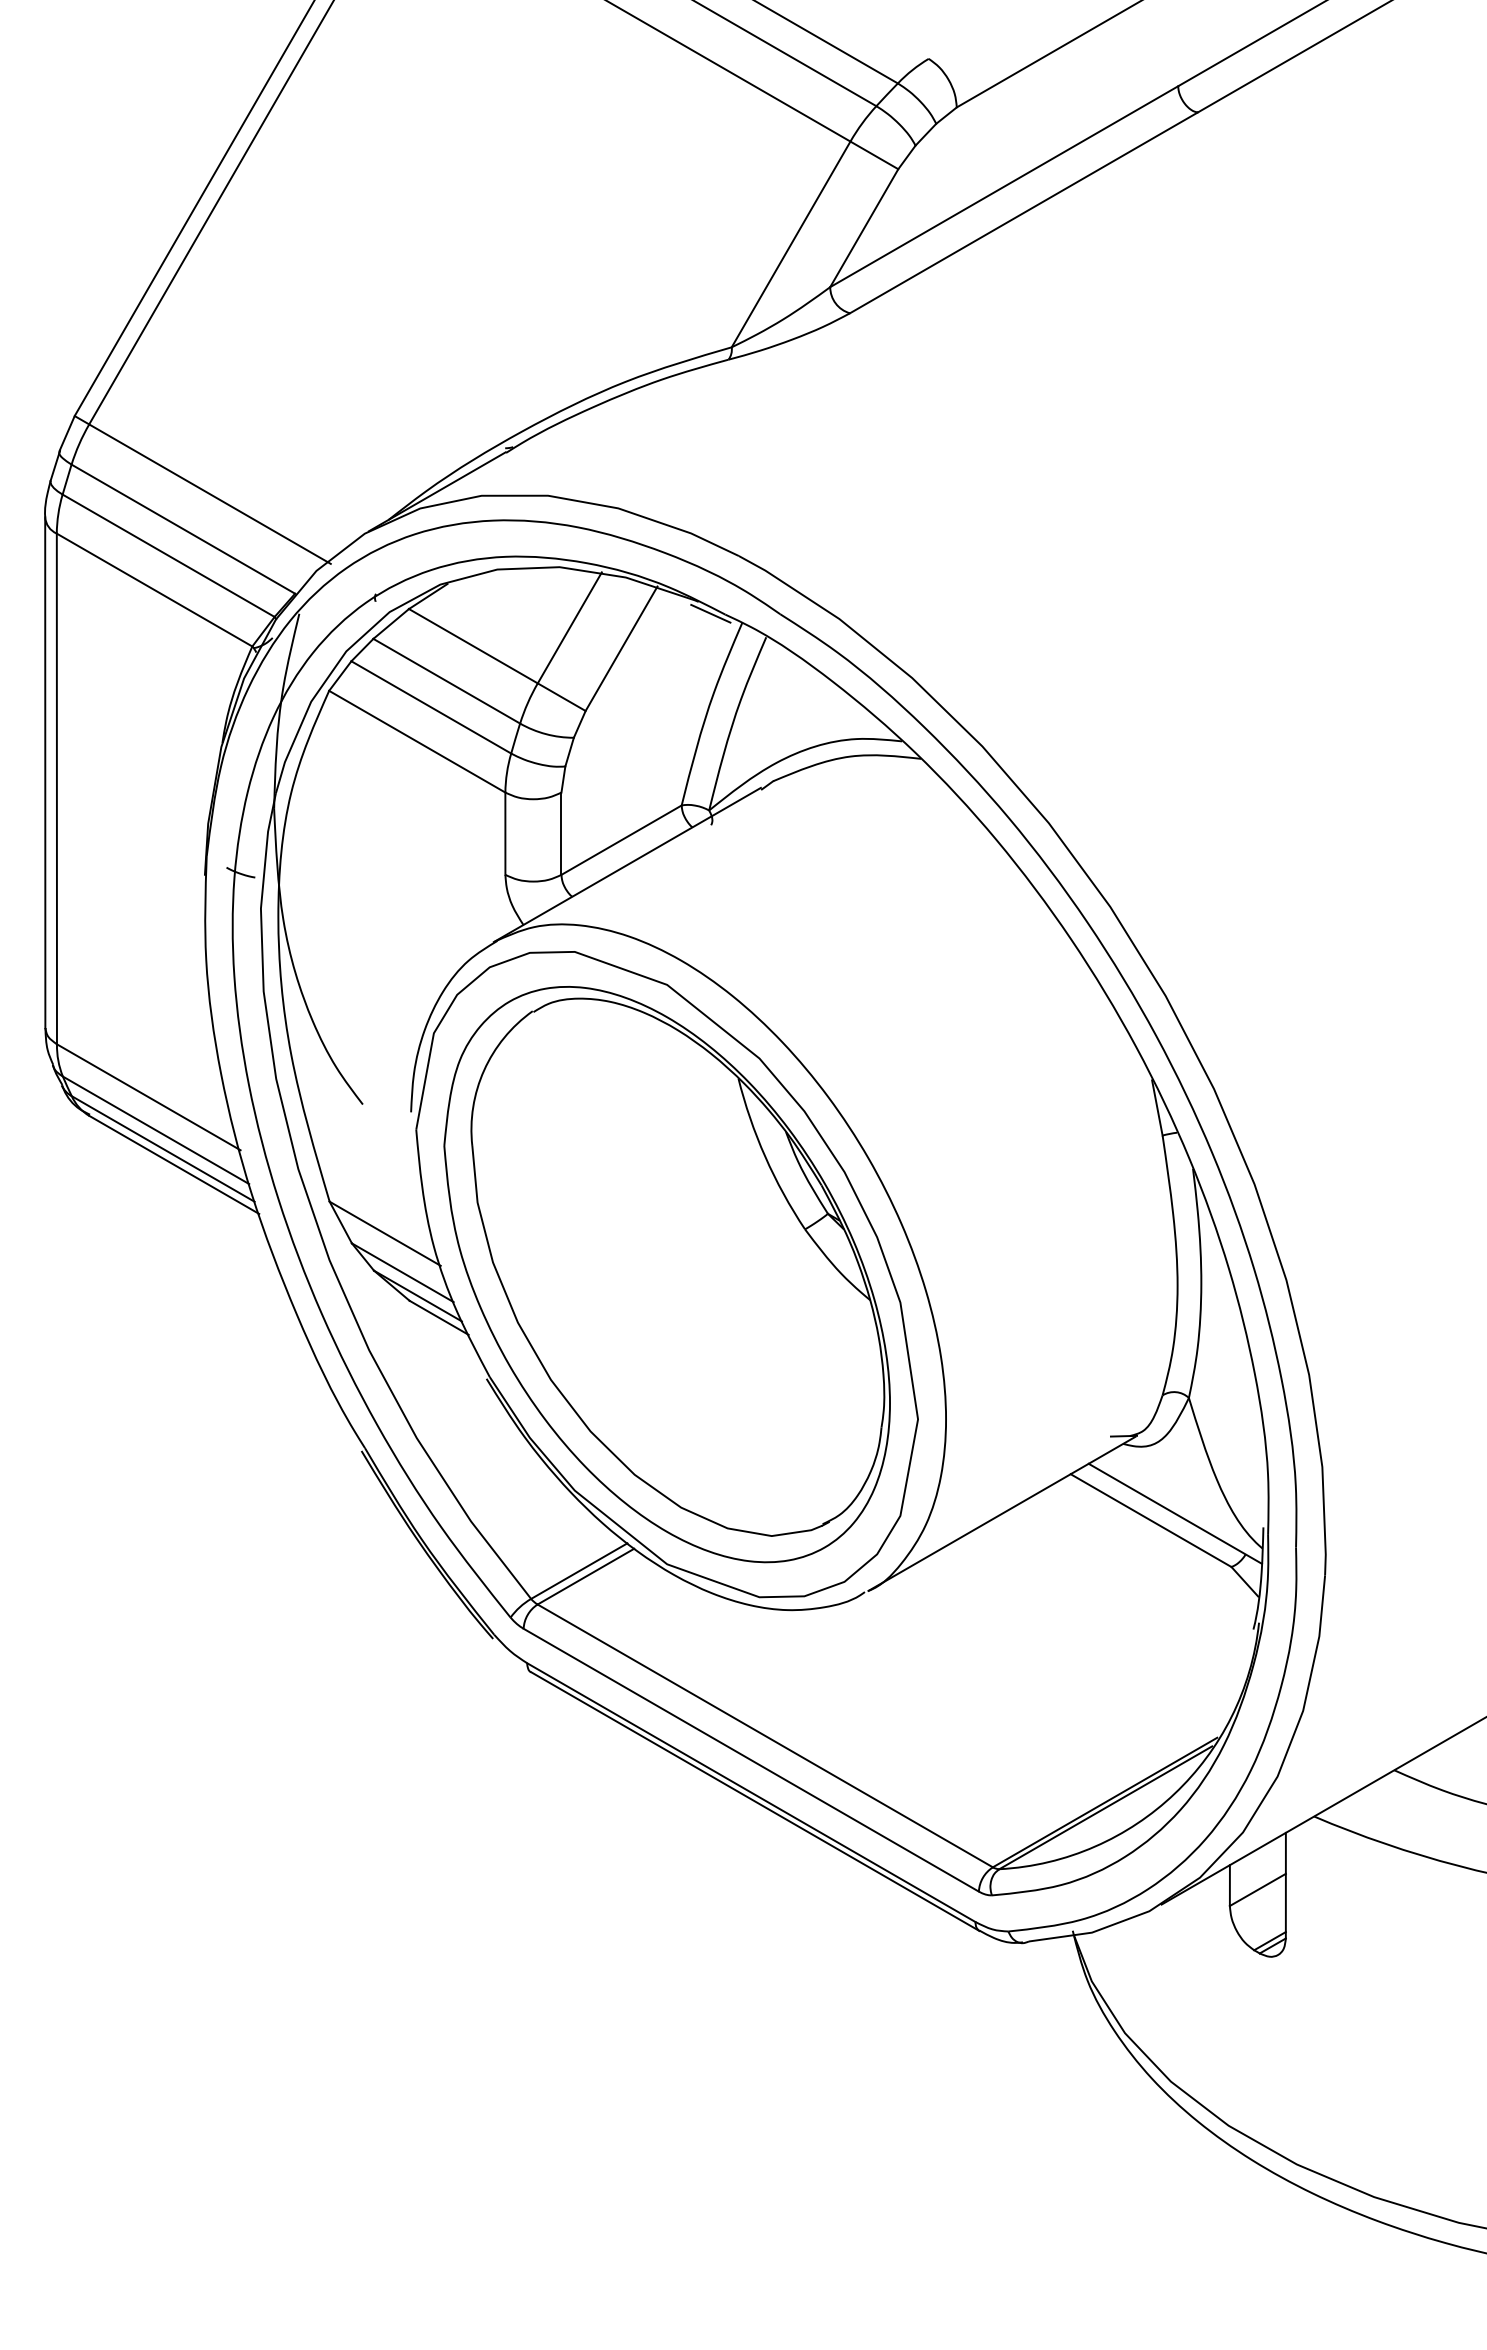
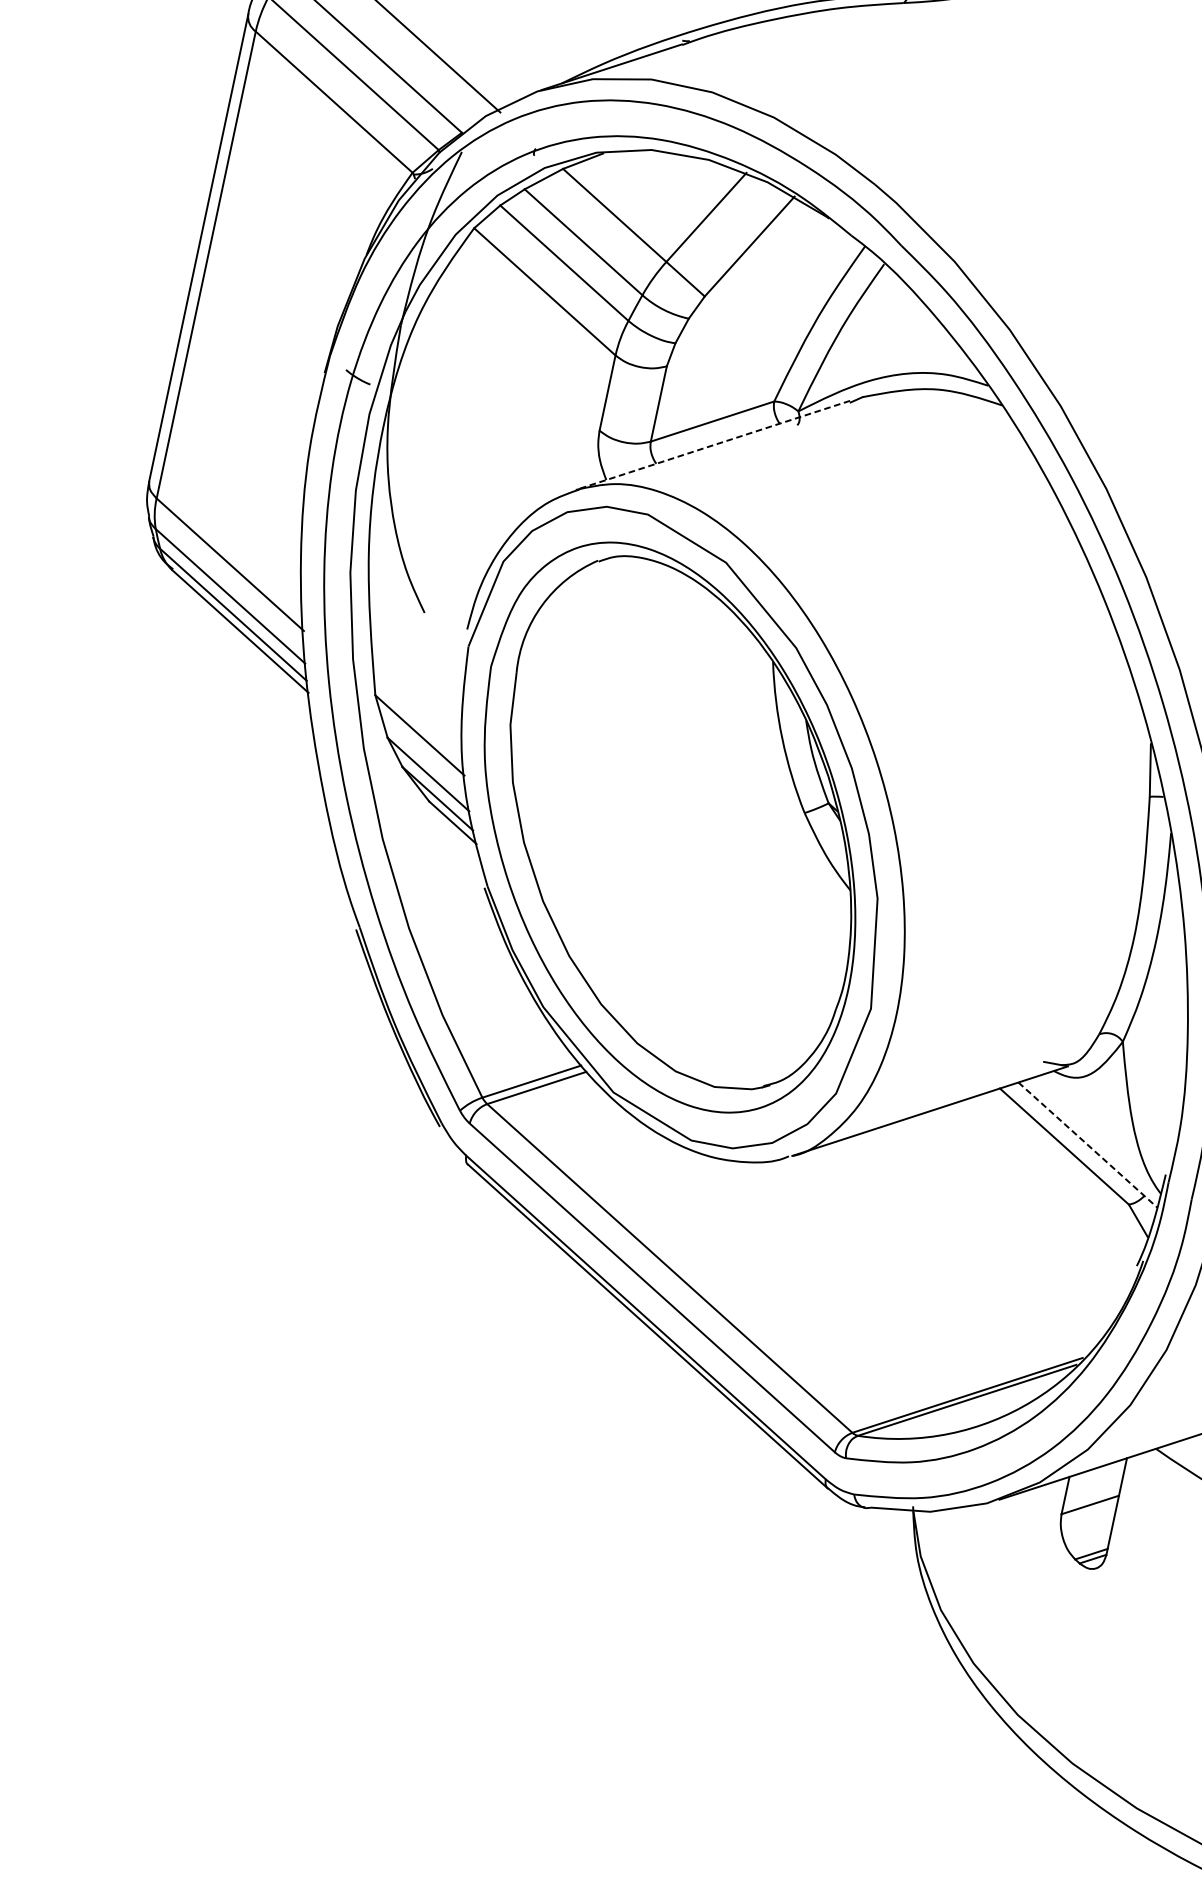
line: (710, 613) -> (837, 231), removed
line: (626, 865) -> (712, 445), solid -> dashed
line: (1175, 1514) -> (1087, 1145), solid -> dashed

